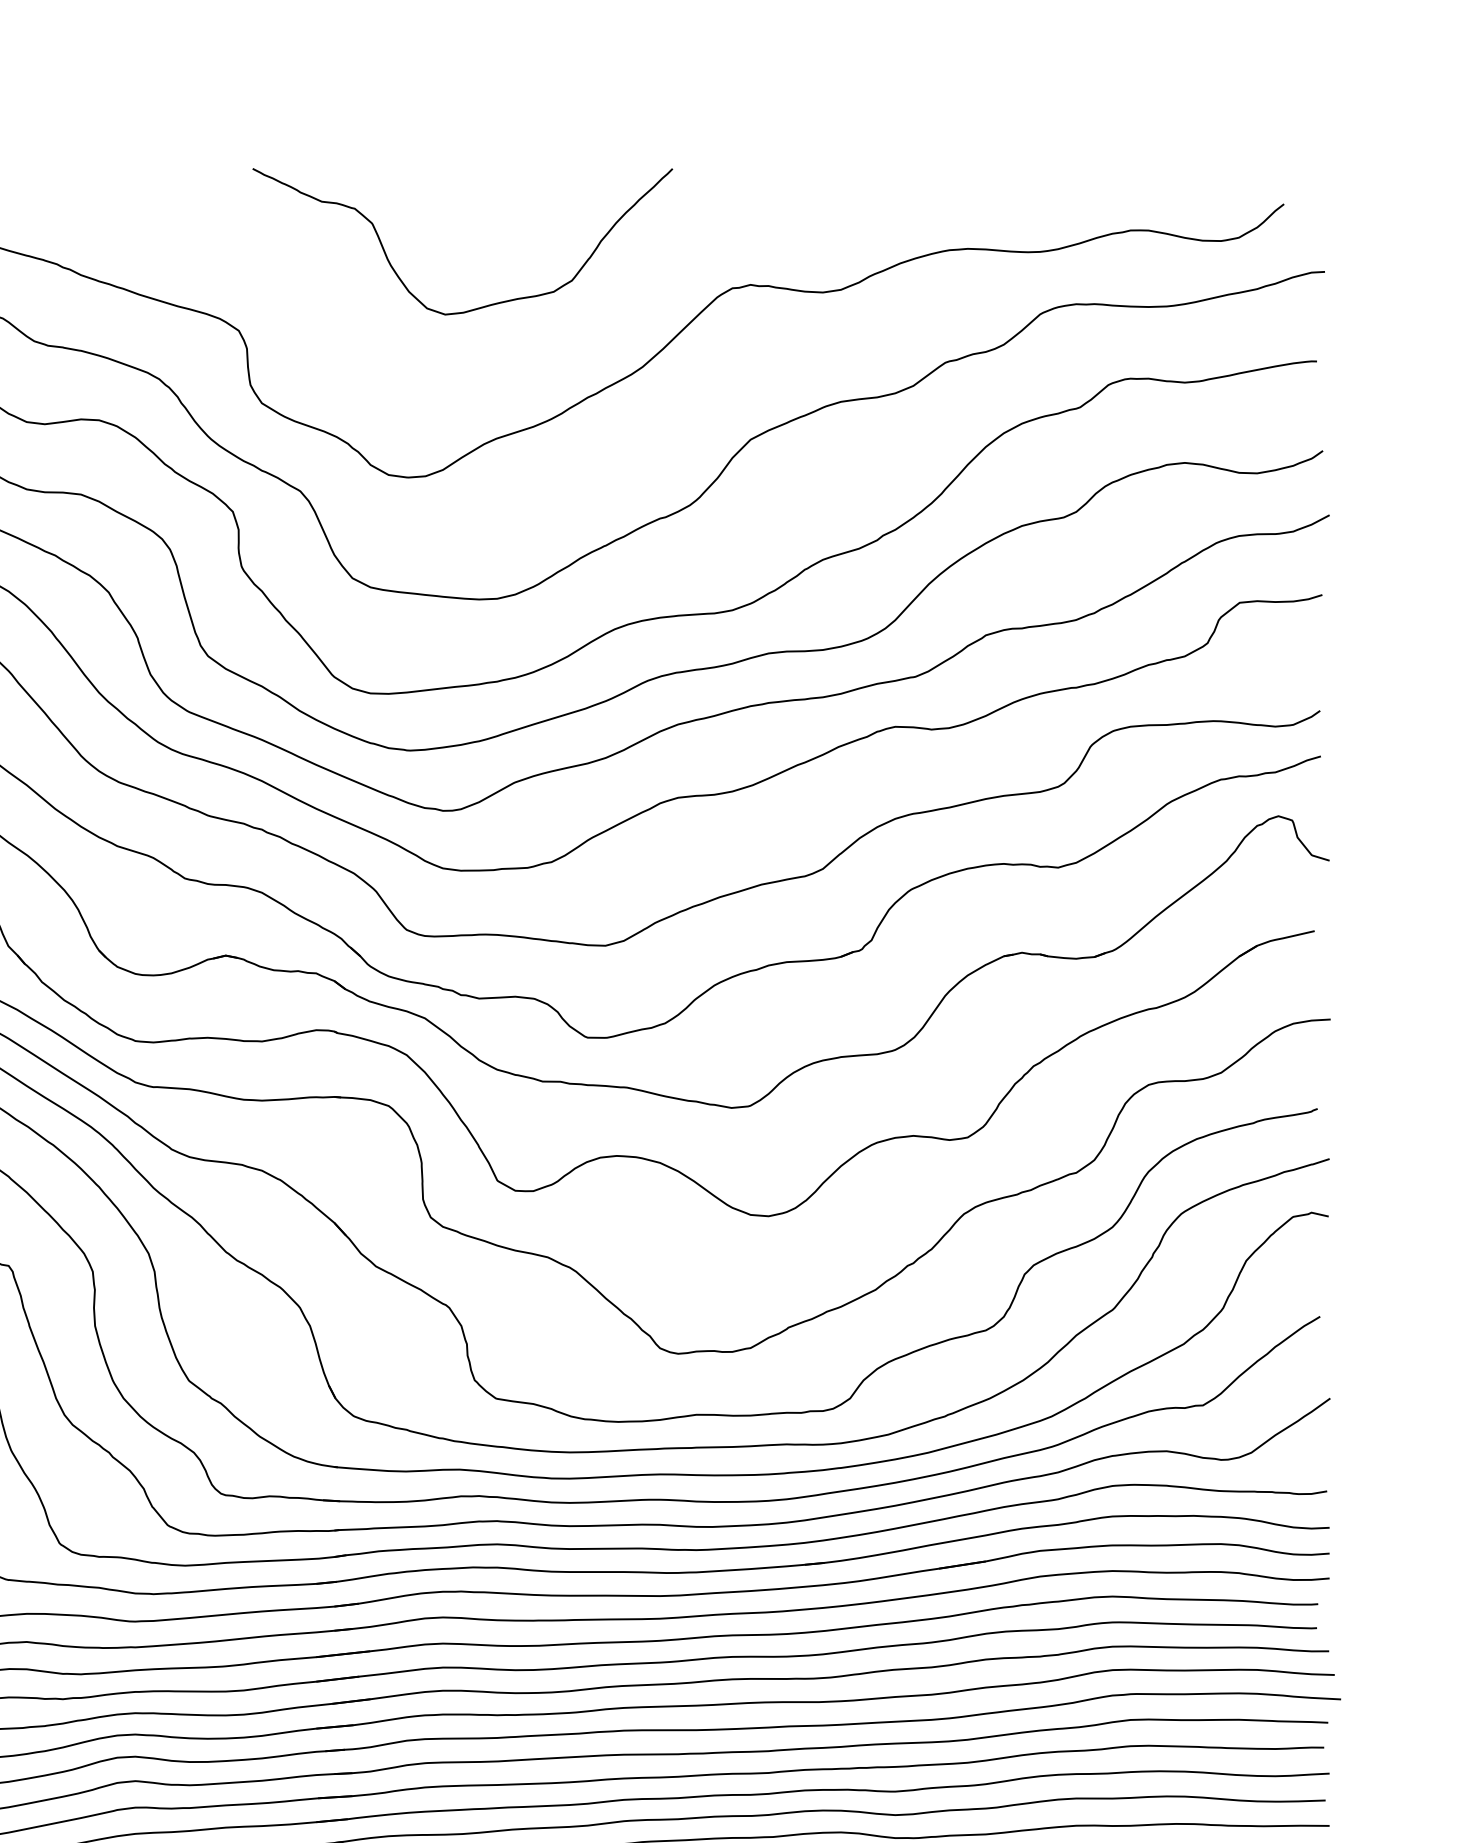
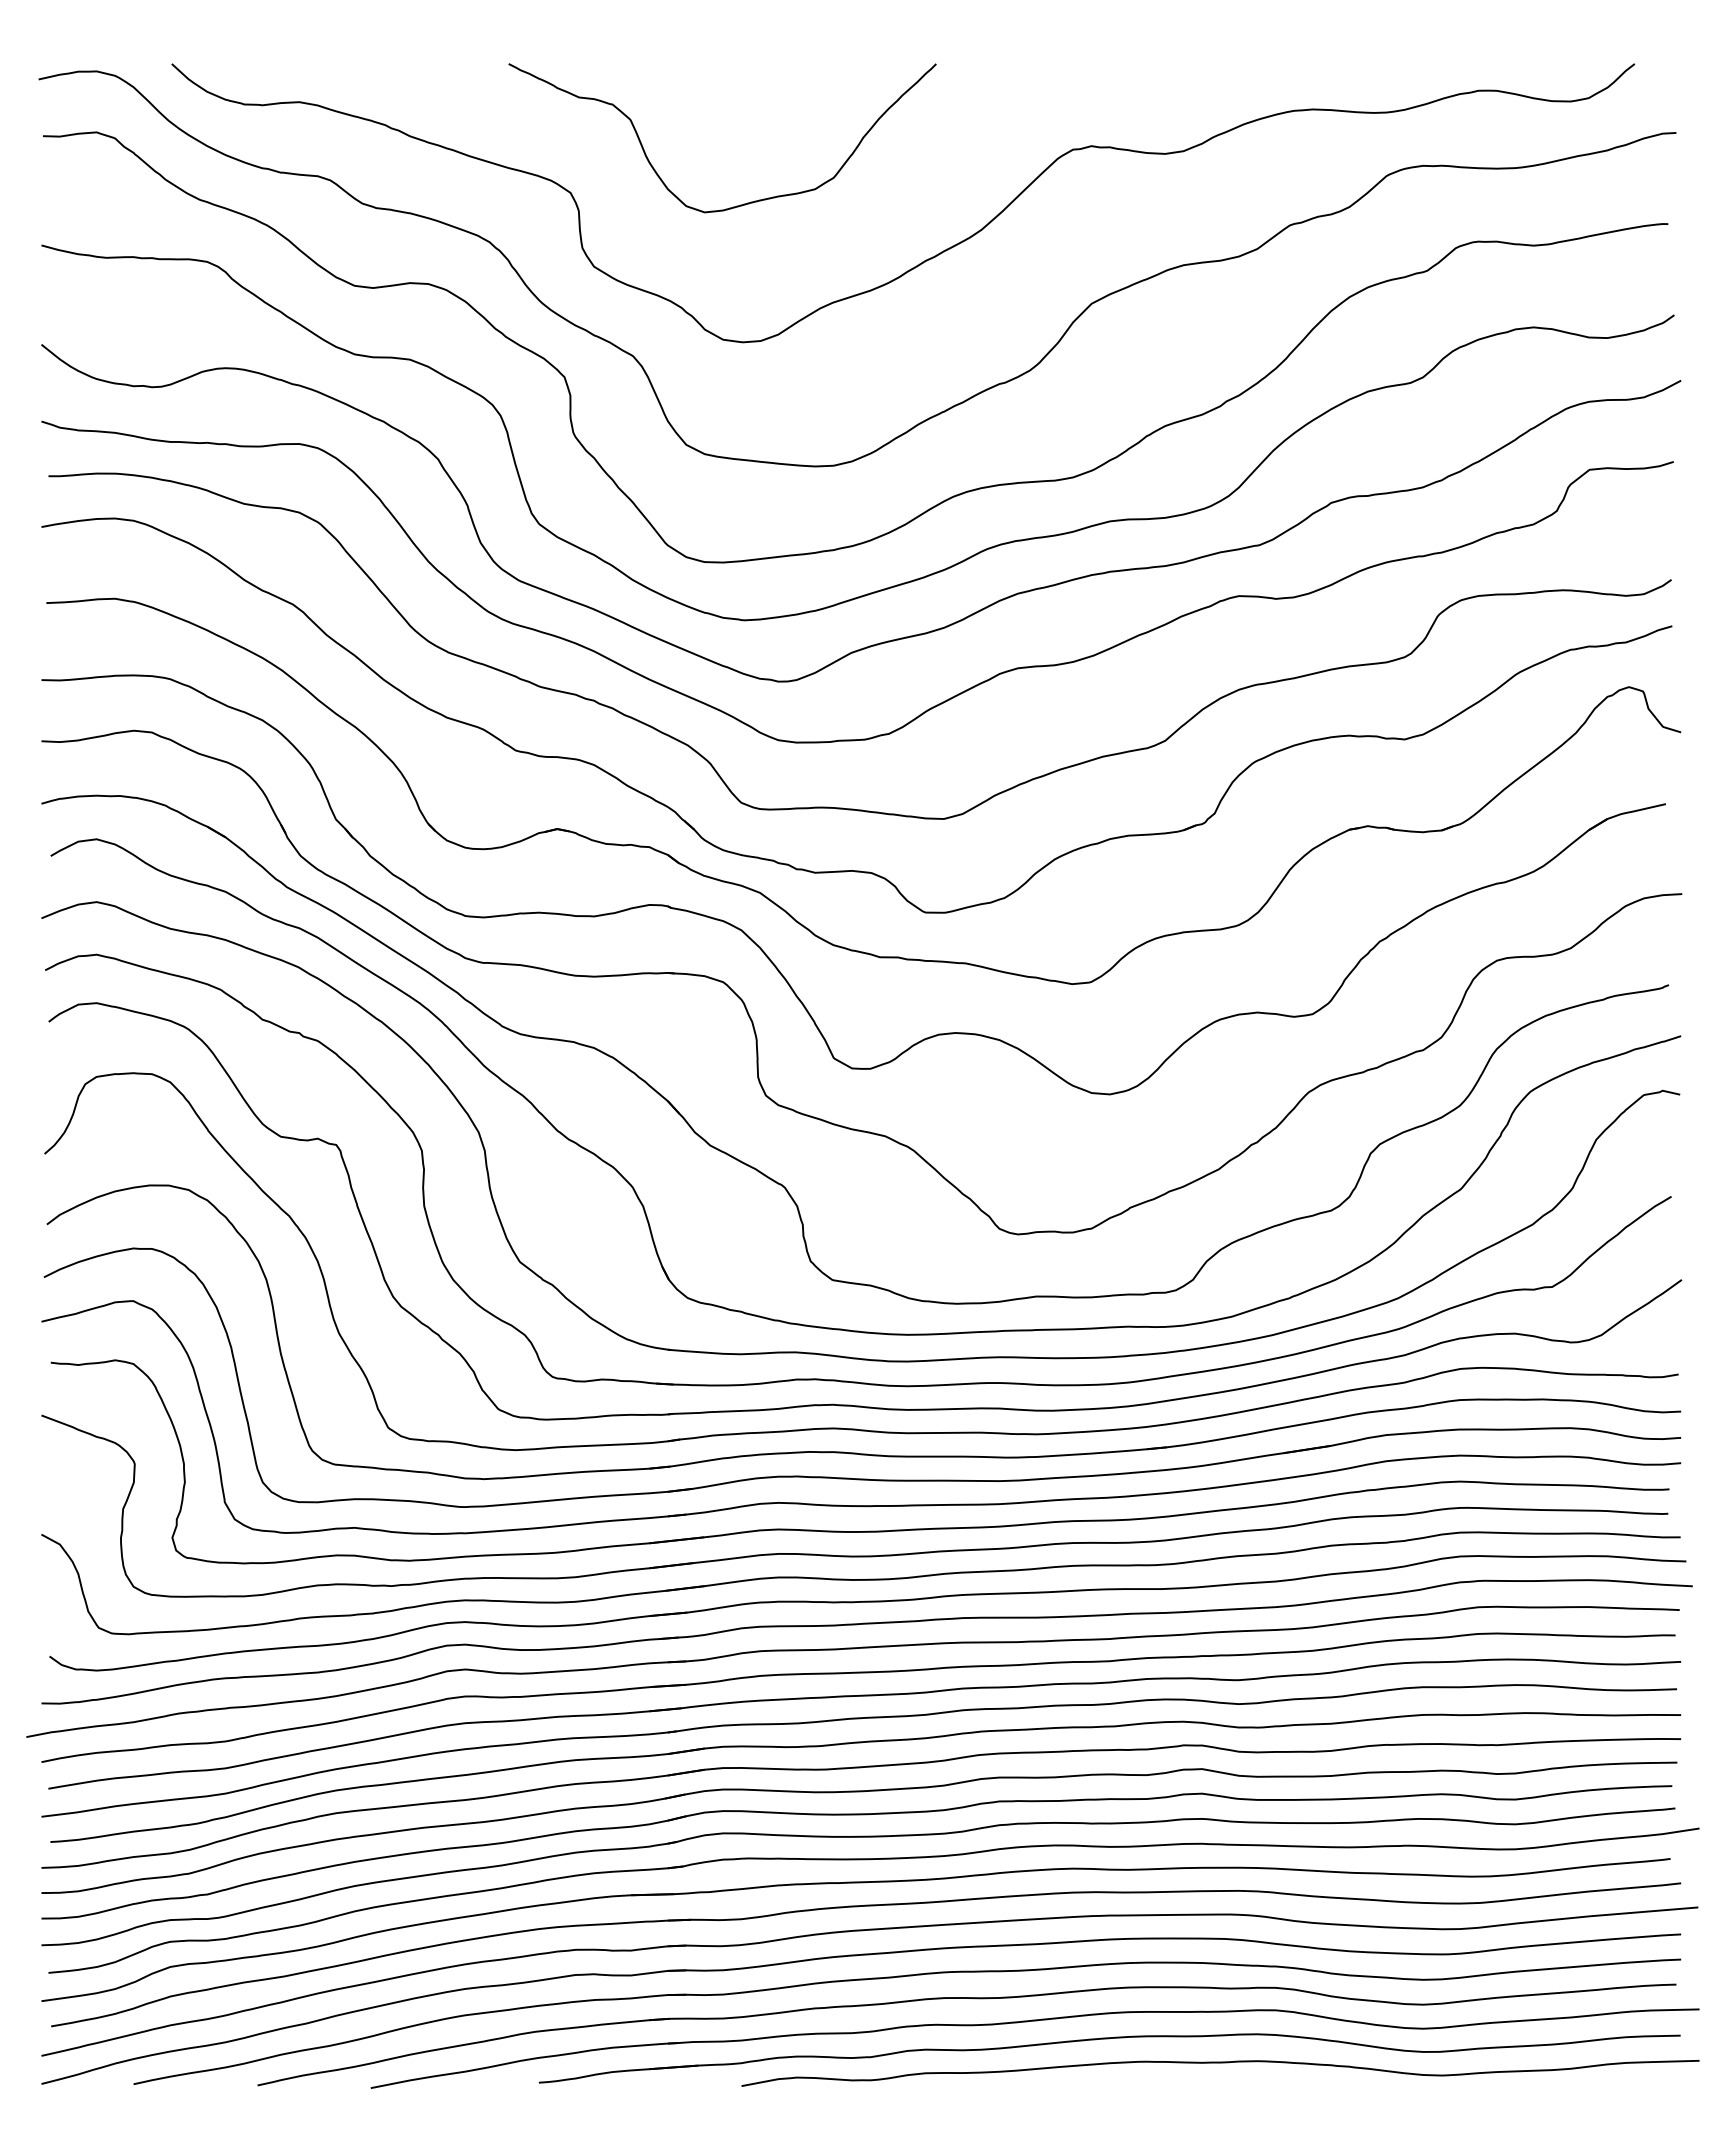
curve: (480, 306) -> (740, 204), moved

